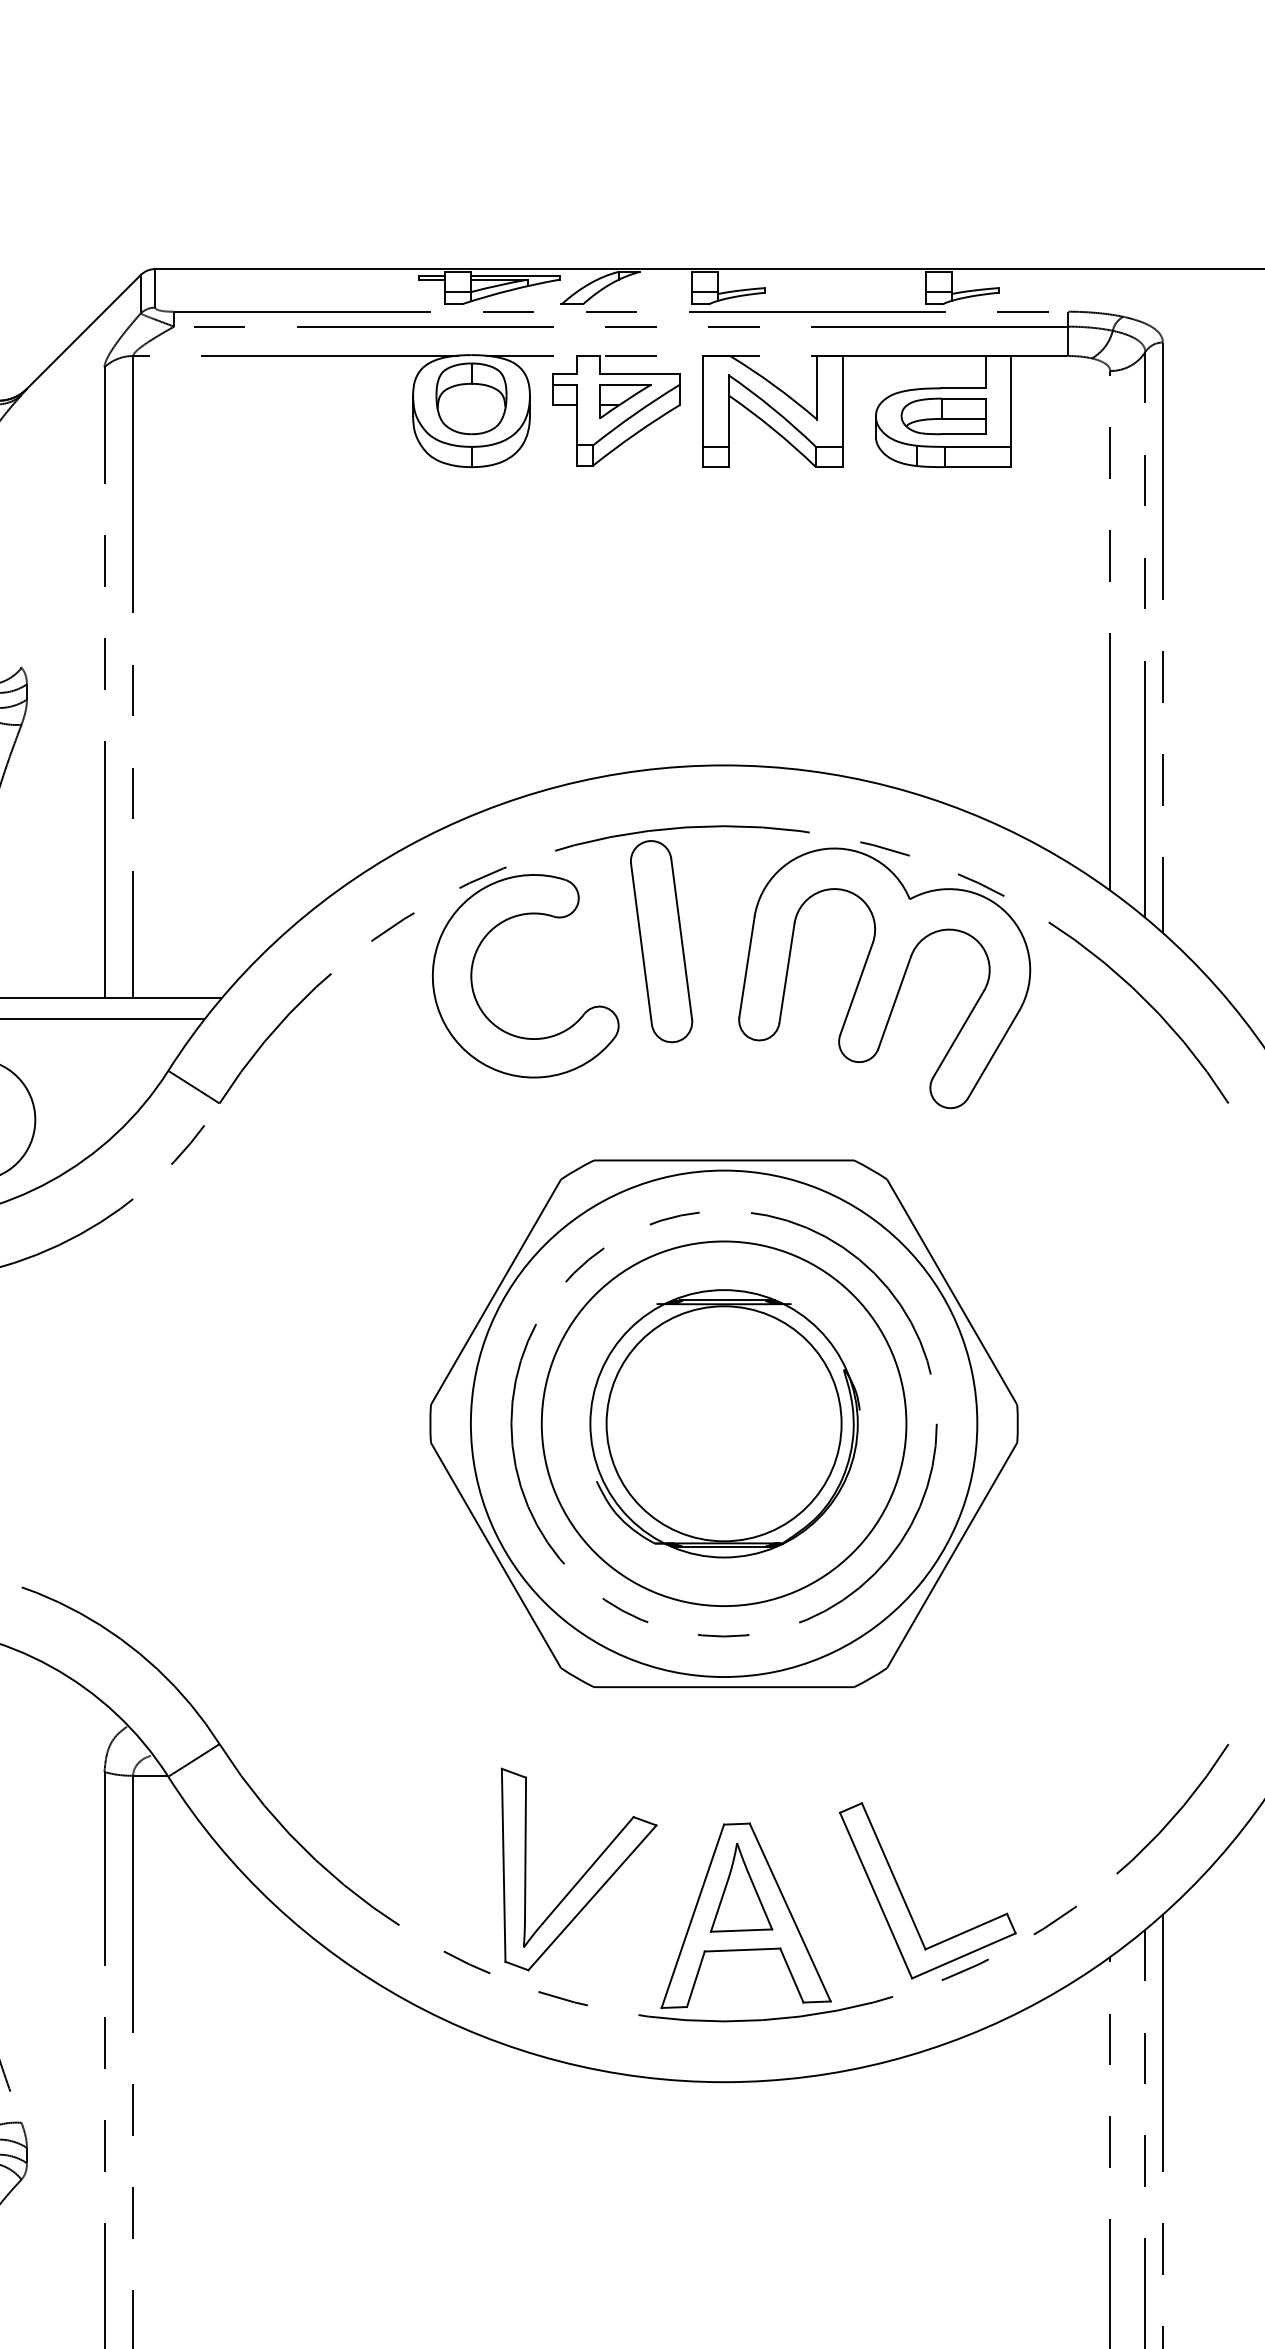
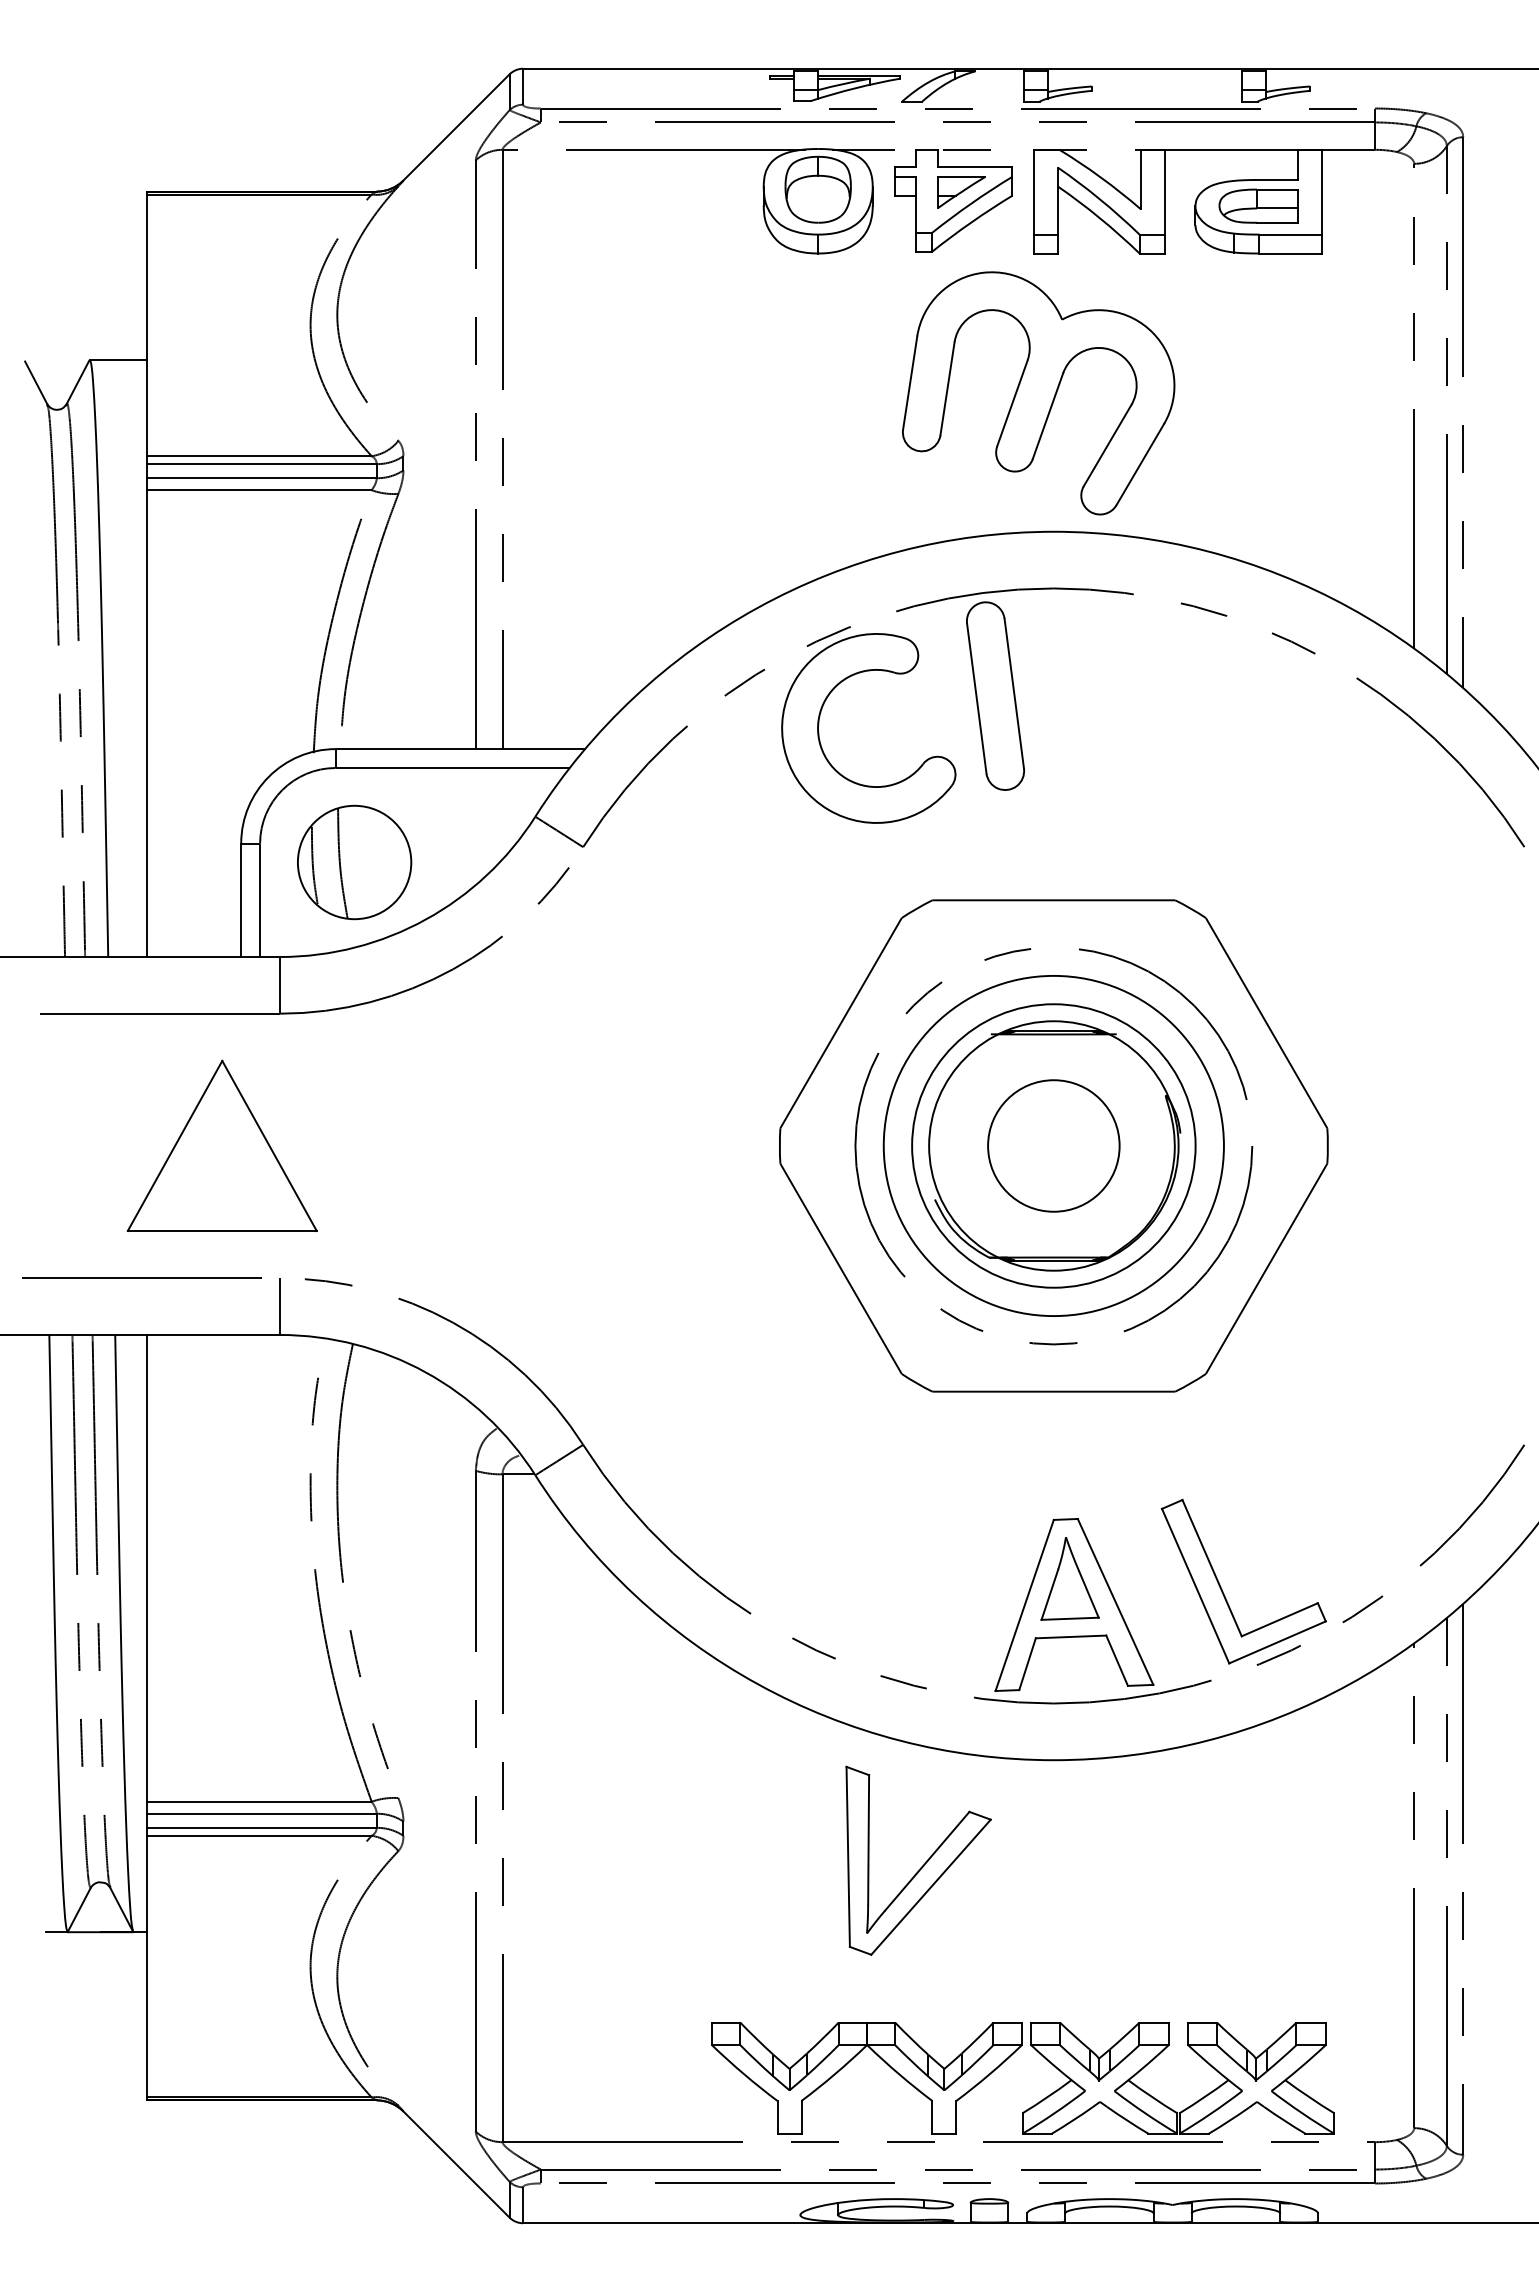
part: (884, 978) -> (1038, 393), moved
circle: (723, 1423) -> (1053, 1145), size x0.6
circle: (723, 1423) -> (1053, 1145), size x0.6
part: (584, 1873) -> (923, 1864), moved

